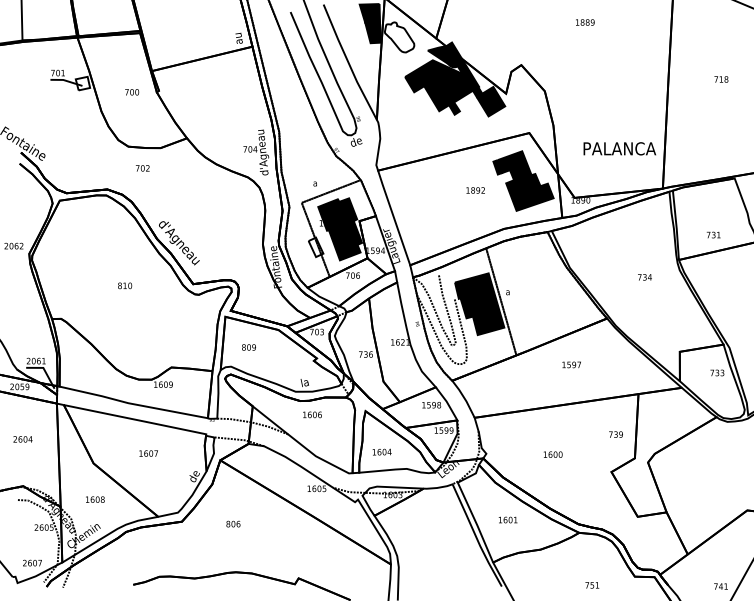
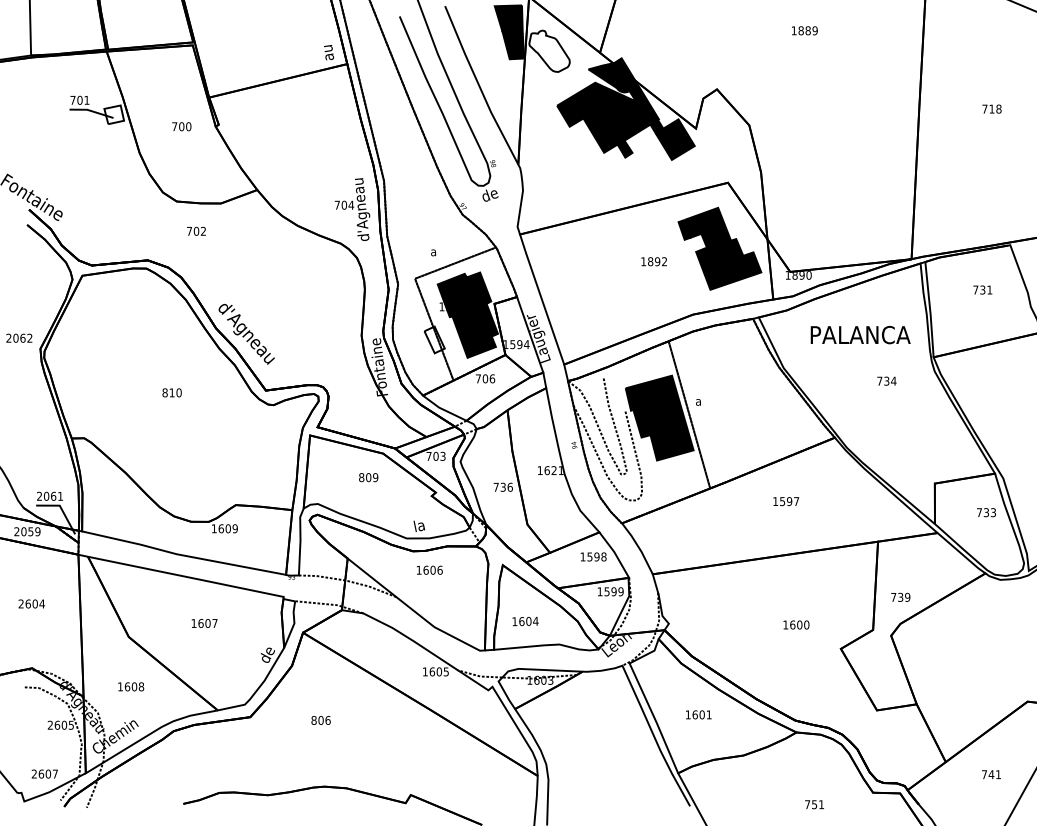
text: (619, 148) -> (860, 334), moved
text: (713, 234) -> (982, 289), moved
text: (248, 347) -> (367, 477), moved
text: (615, 434) -> (900, 597), moved
text: (552, 454) -> (795, 624), moved
text: (720, 586) -> (990, 774), moved

